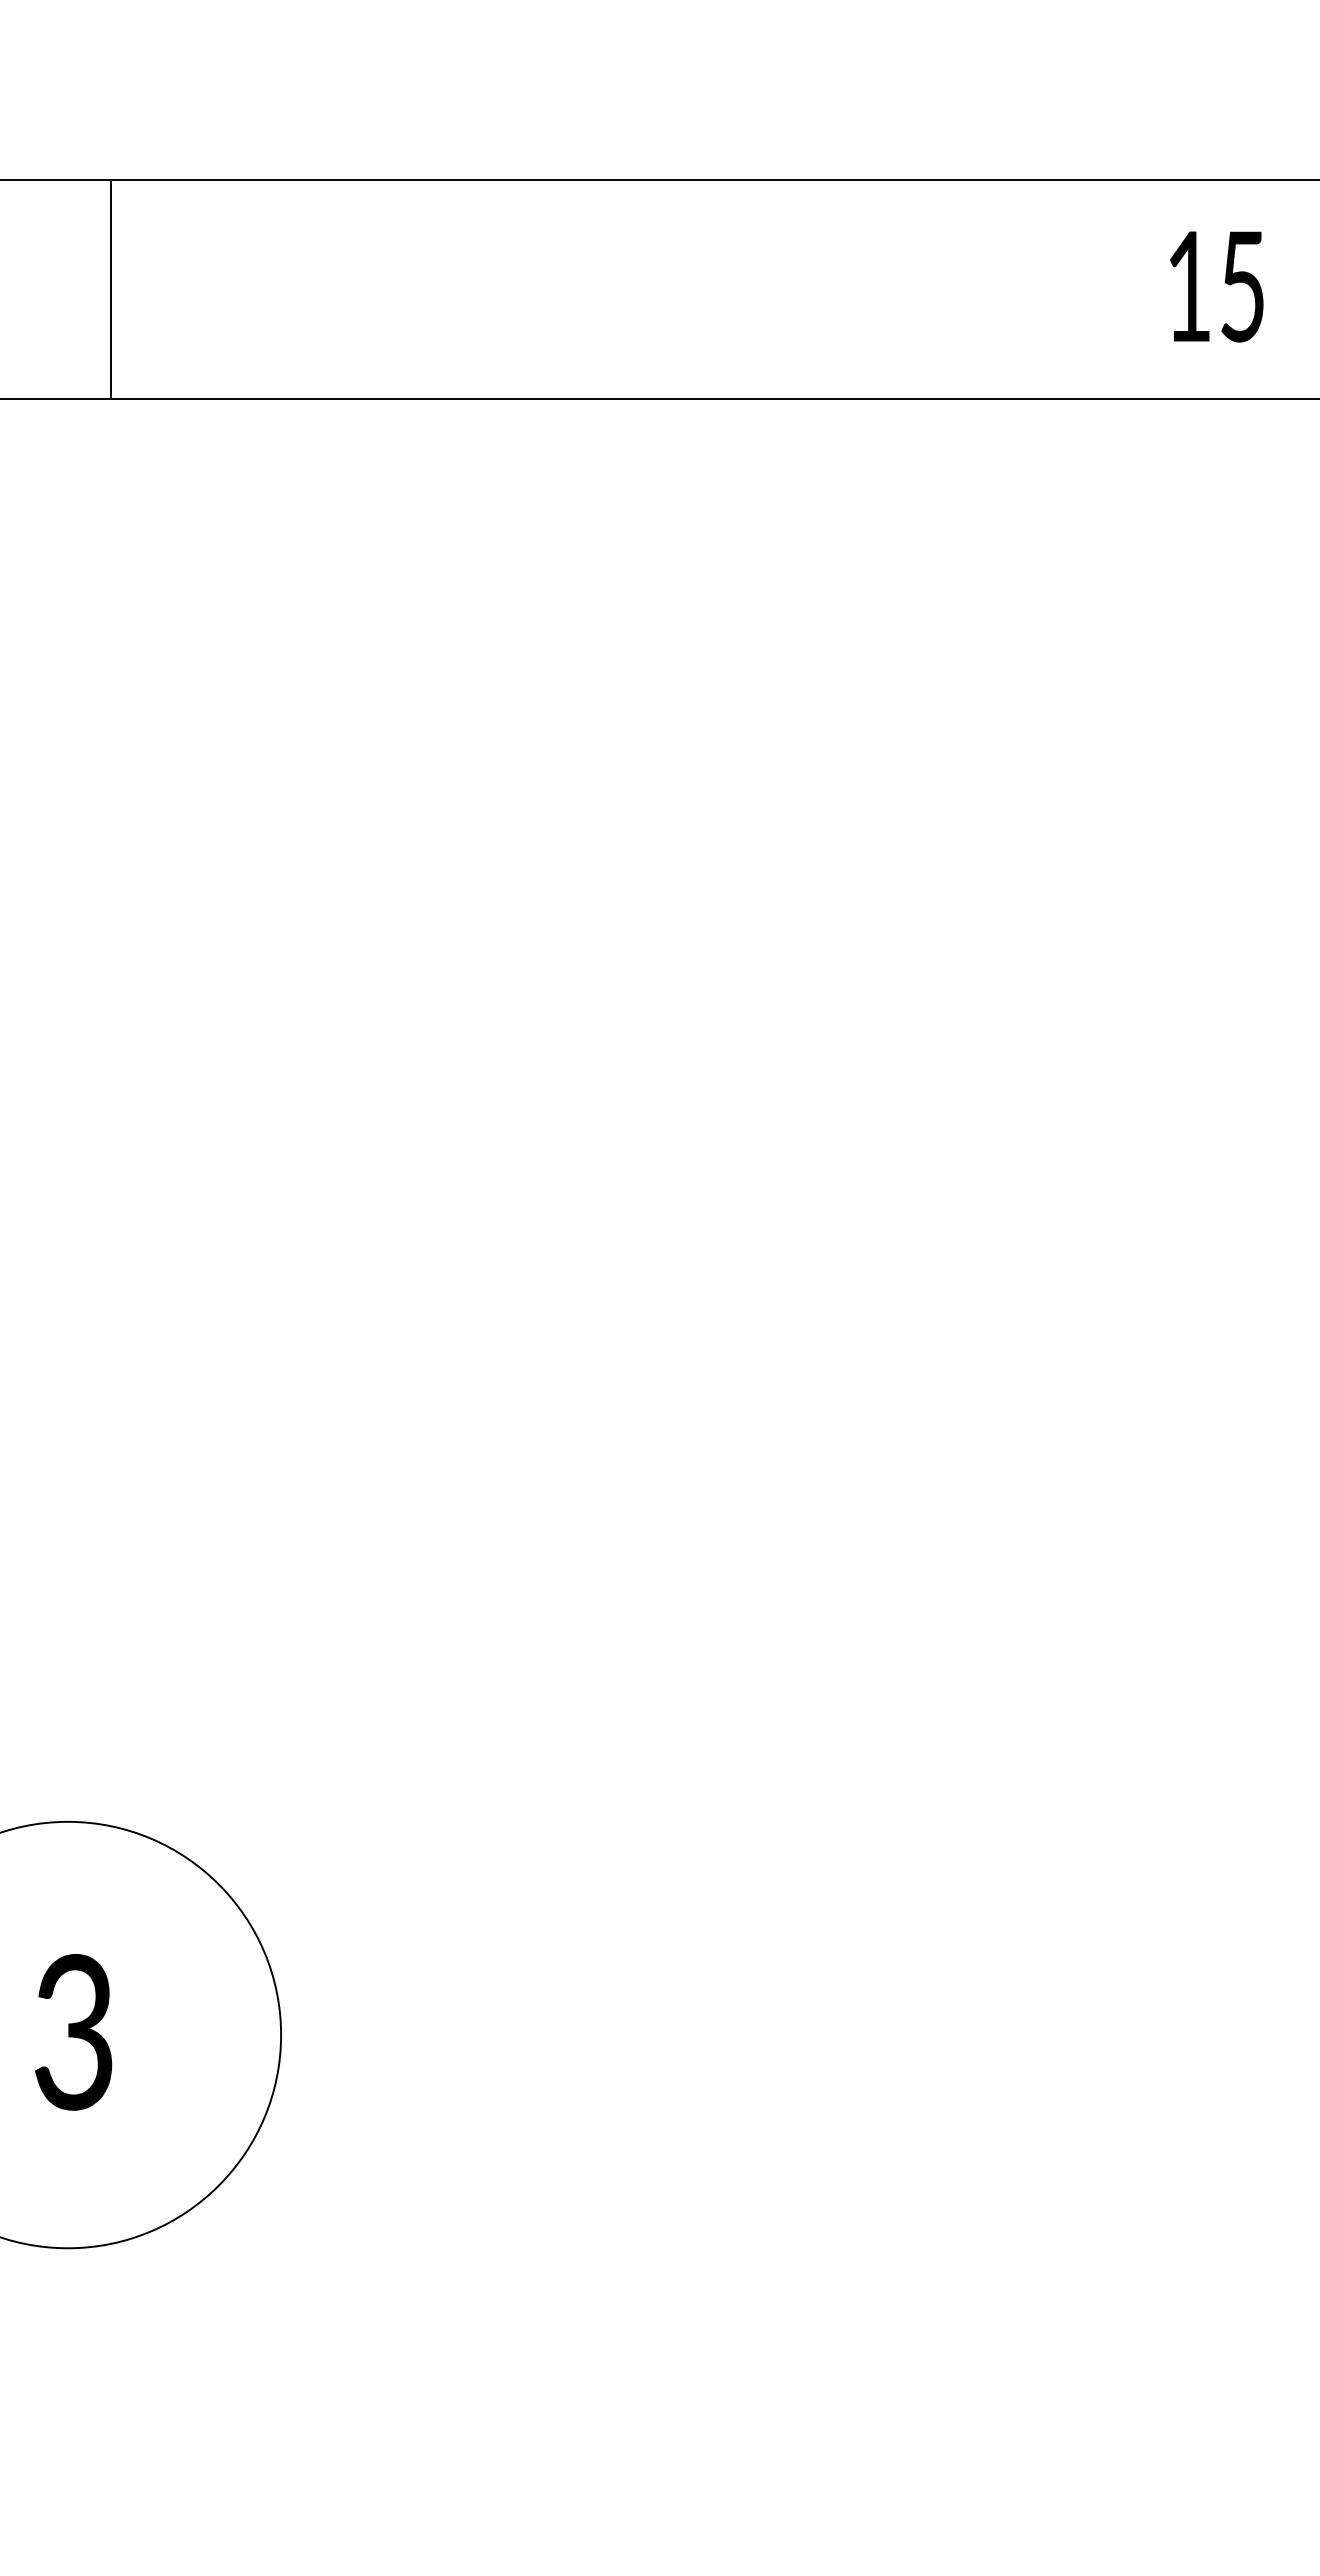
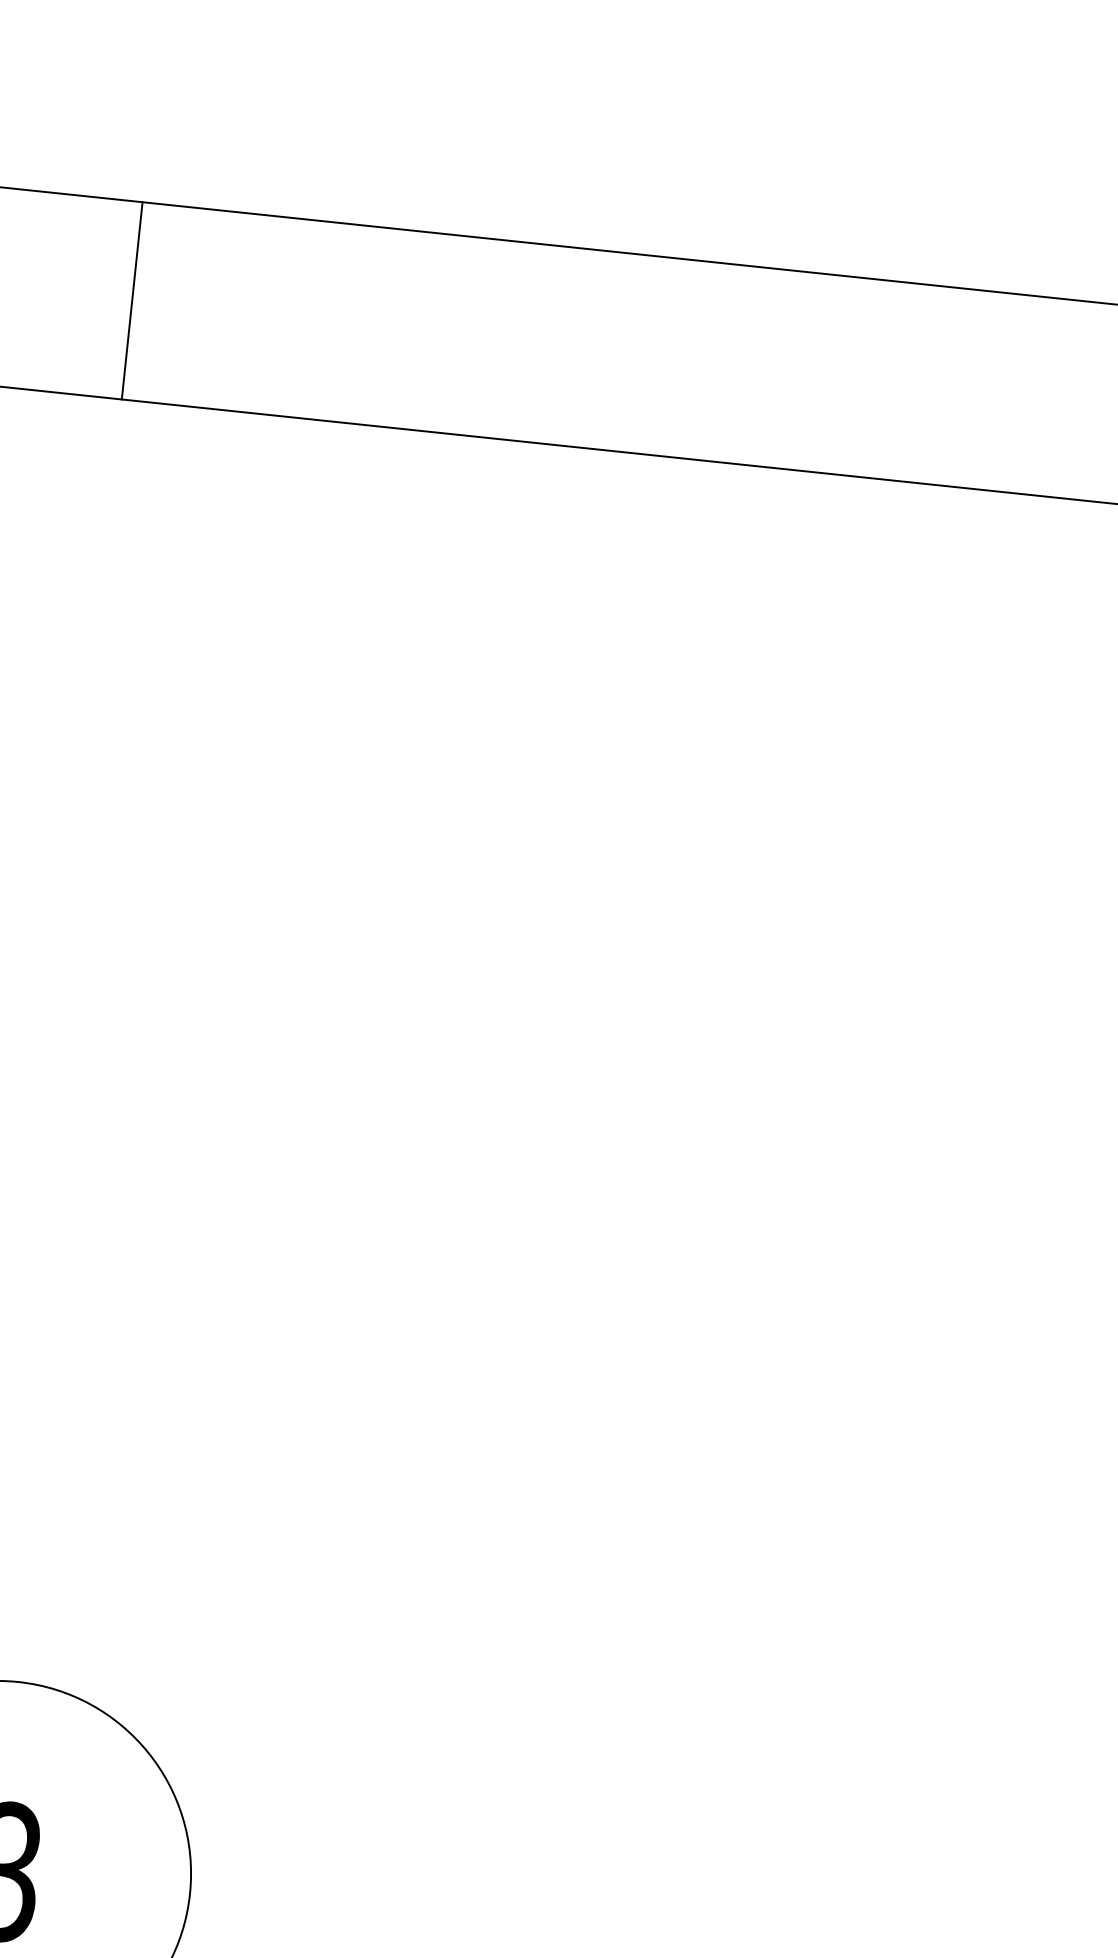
line: (111, 289) -> (132, 300), moved

